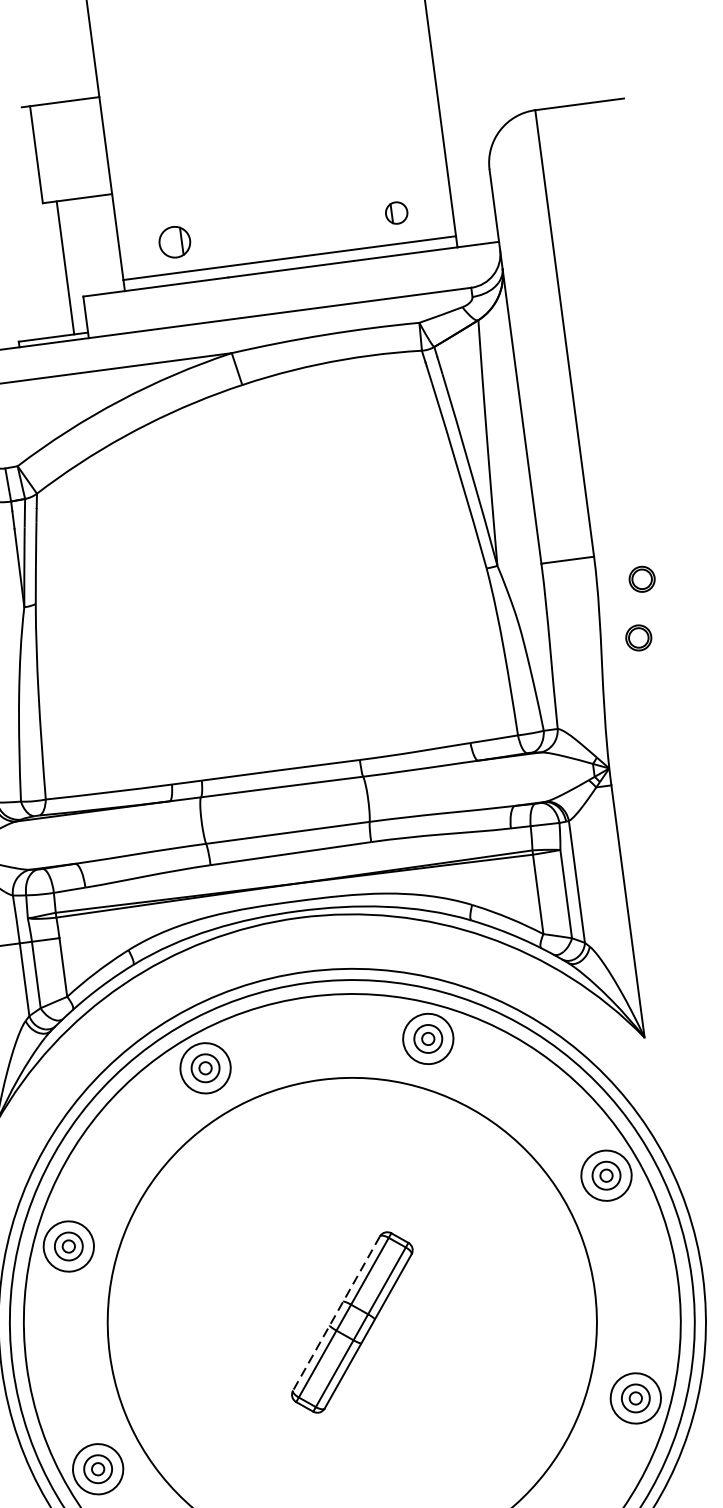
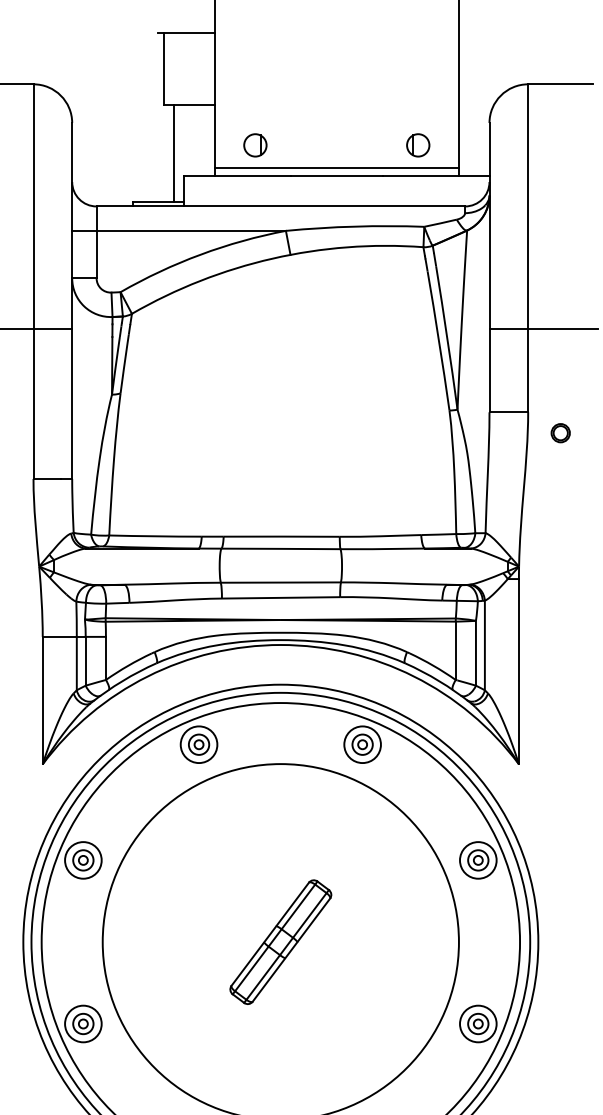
part: (396, 213) -> (418, 145), size x1.43
line: (599, 439) -> (543, 328), added
part: (638, 638) -> (552, 475), removed
line: (335, 1314) -> (269, 934), dashed -> solid

